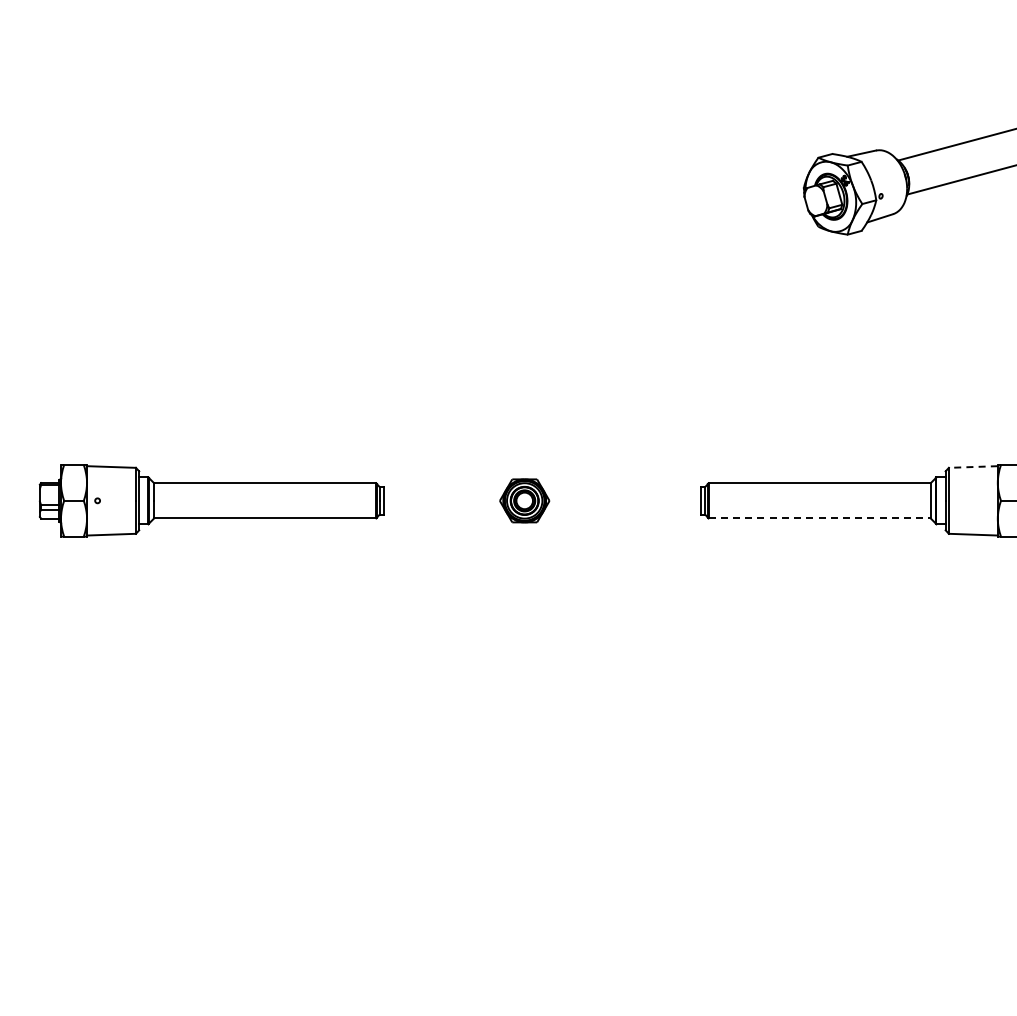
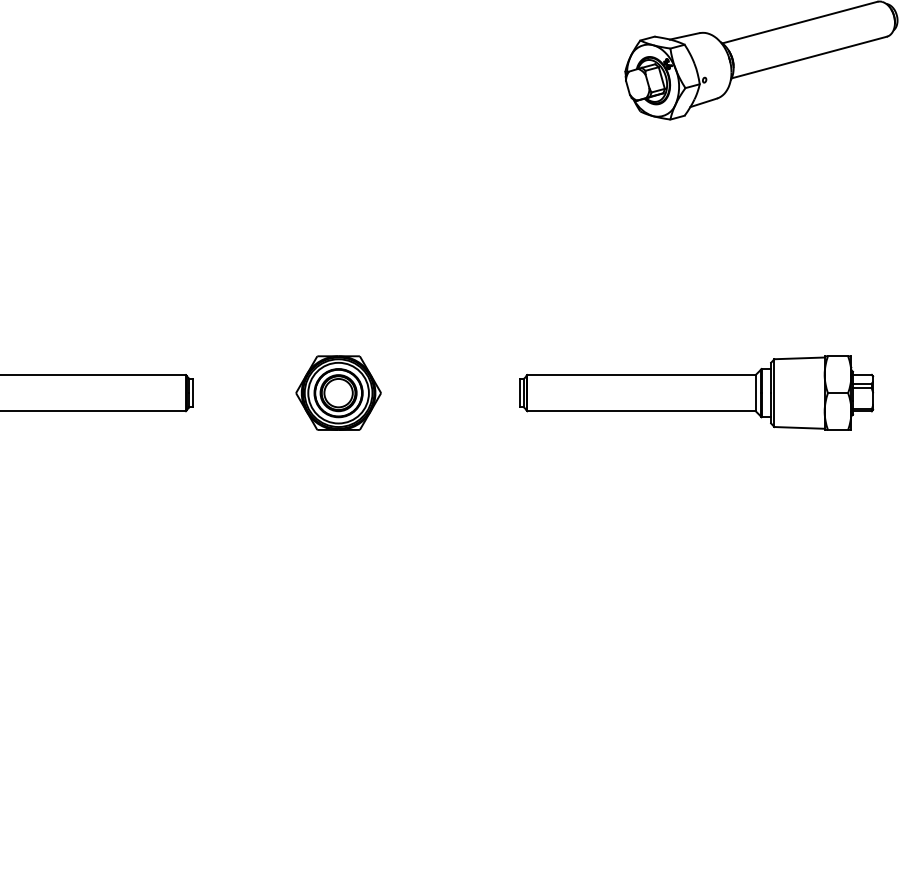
line: (972, 467) -> (798, 358), dashed -> solid
part: (524, 500) -> (338, 392), size x1.67
line: (820, 518) -> (642, 411), dashed -> solid

